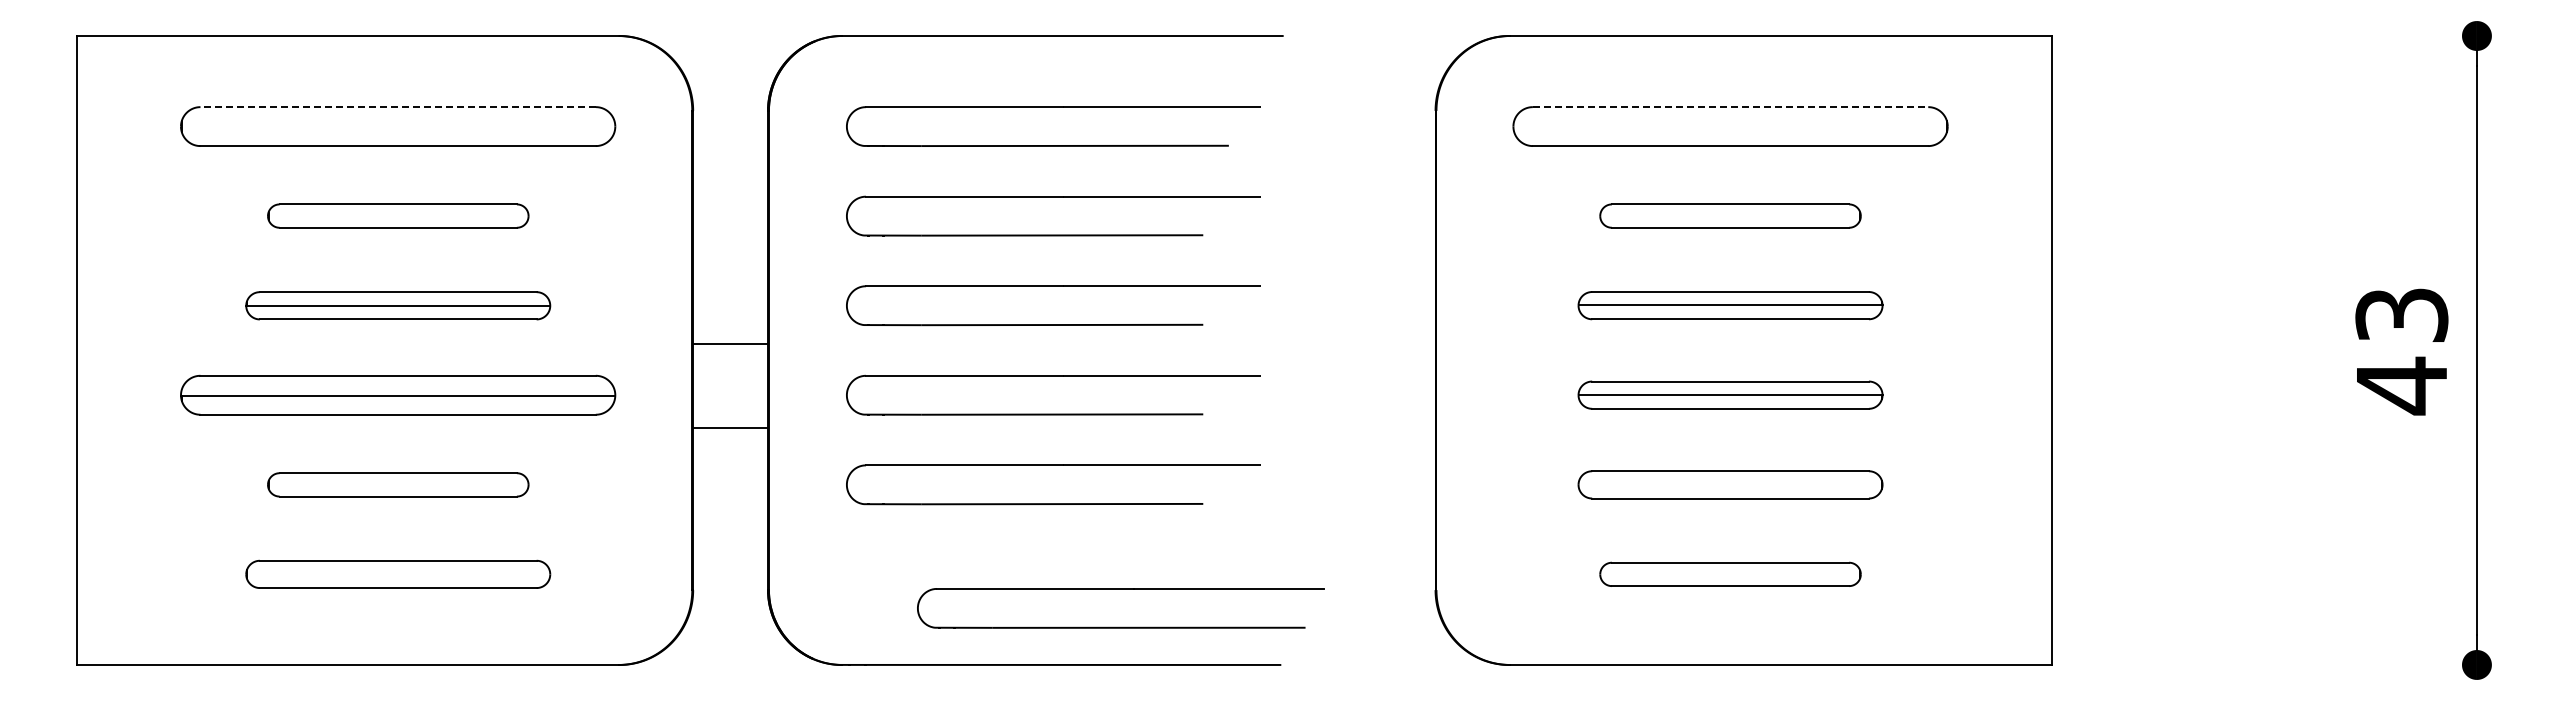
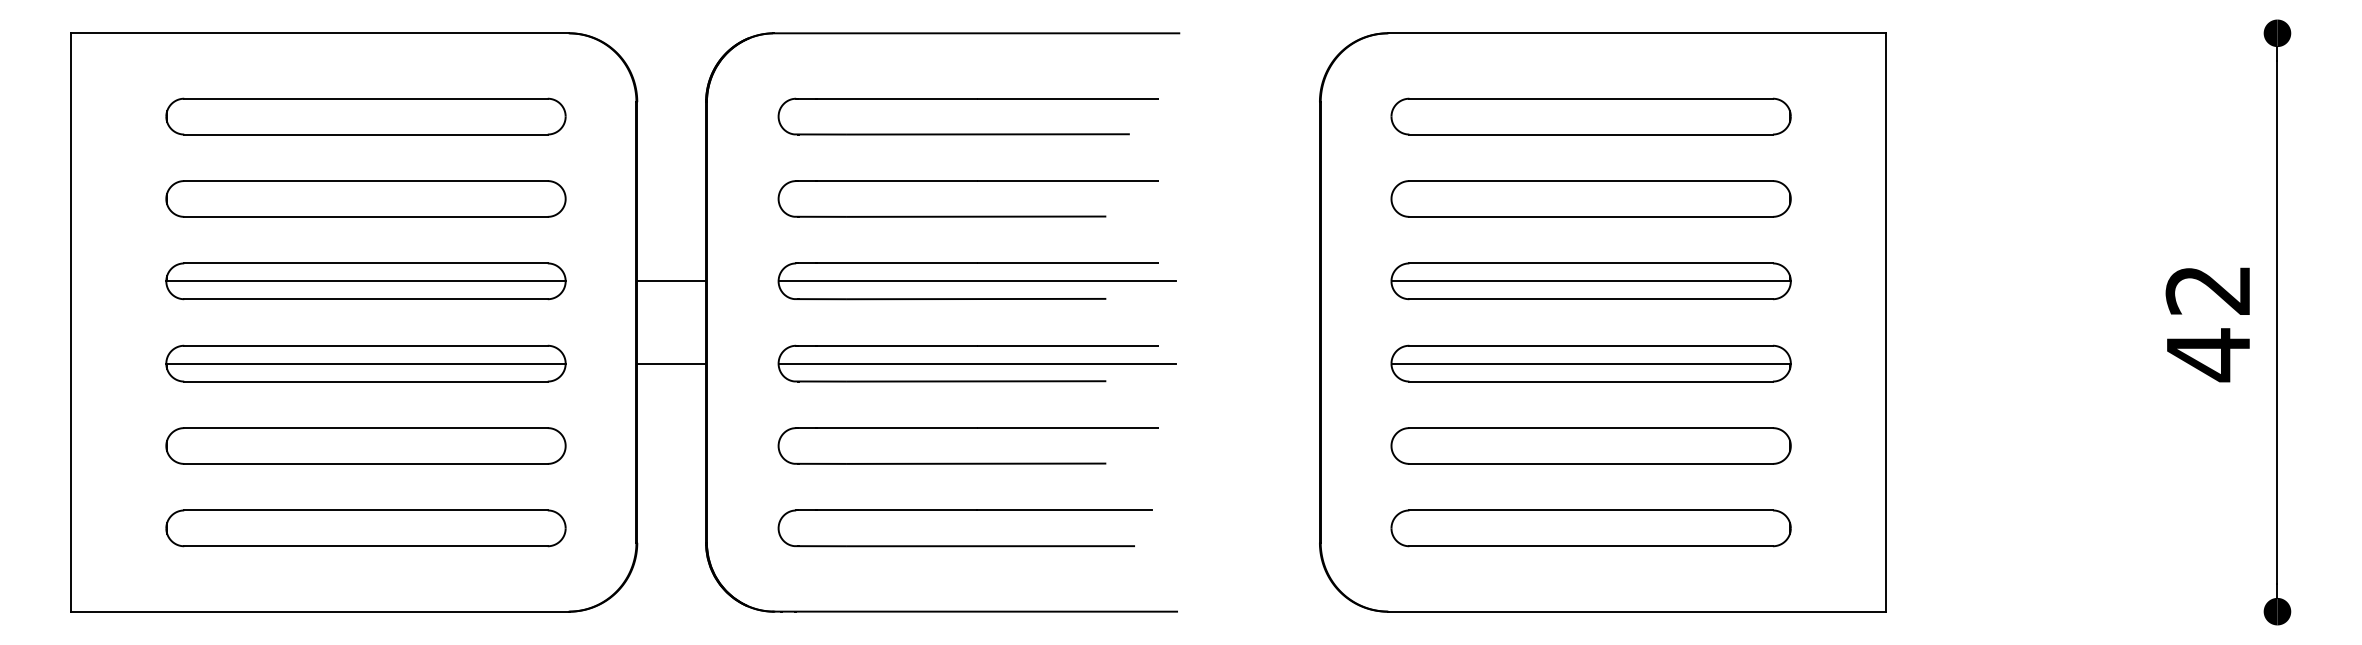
line: (398, 107) -> (366, 99), dashed -> solid
line: (1730, 107) -> (1591, 99), dashed -> solid
part: (398, 215) -> (366, 198), size x1.67
part: (1730, 215) -> (1591, 198), size x1.67
part: (398, 305) -> (366, 281), size x1.43
line: (1062, 305) -> (976, 281), added
part: (1730, 305) -> (1591, 281), size x1.43
text: (2401, 315) -> (2208, 290), 43 -> 42
line: (730, 344) -> (671, 281), moved
part: (1730, 394) -> (1591, 362), size x1.43
line: (1062, 395) -> (976, 363), added
line: (730, 427) -> (671, 363), moved
part: (398, 484) -> (366, 445), size x1.67
part: (1730, 484) -> (1591, 445), size x1.43
part: (398, 574) -> (366, 528), size x1.43
part: (1730, 574) -> (1591, 528), size x1.67
part: (1120, 626) -> (964, 545), moved

